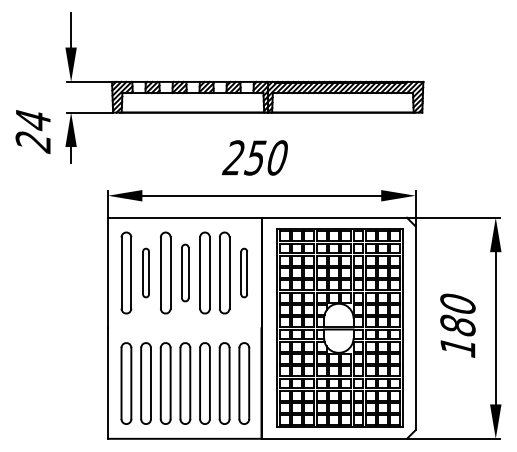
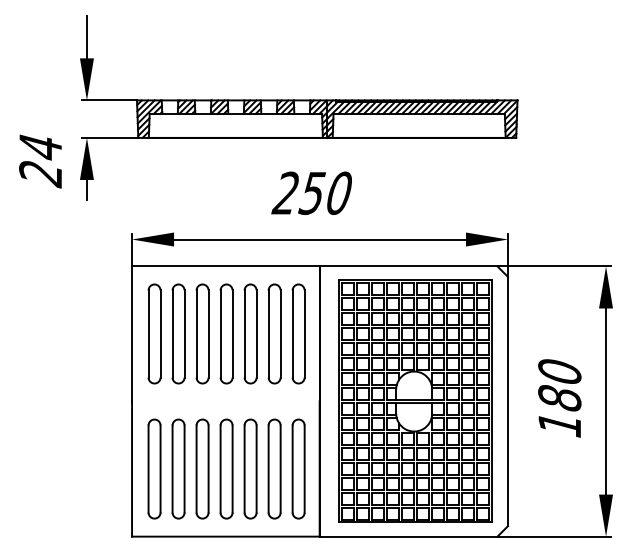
part: (146, 272) -> (178, 333), size x1.67
part: (185, 272) -> (226, 333), size x1.43
part: (244, 272) -> (298, 333), size x1.67

